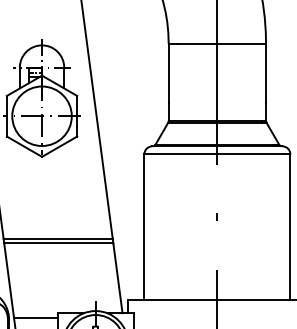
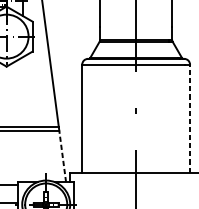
line: (290, 226) -> (190, 118), solid -> dashed
line: (117, 277) -> (62, 155), solid -> dashed

